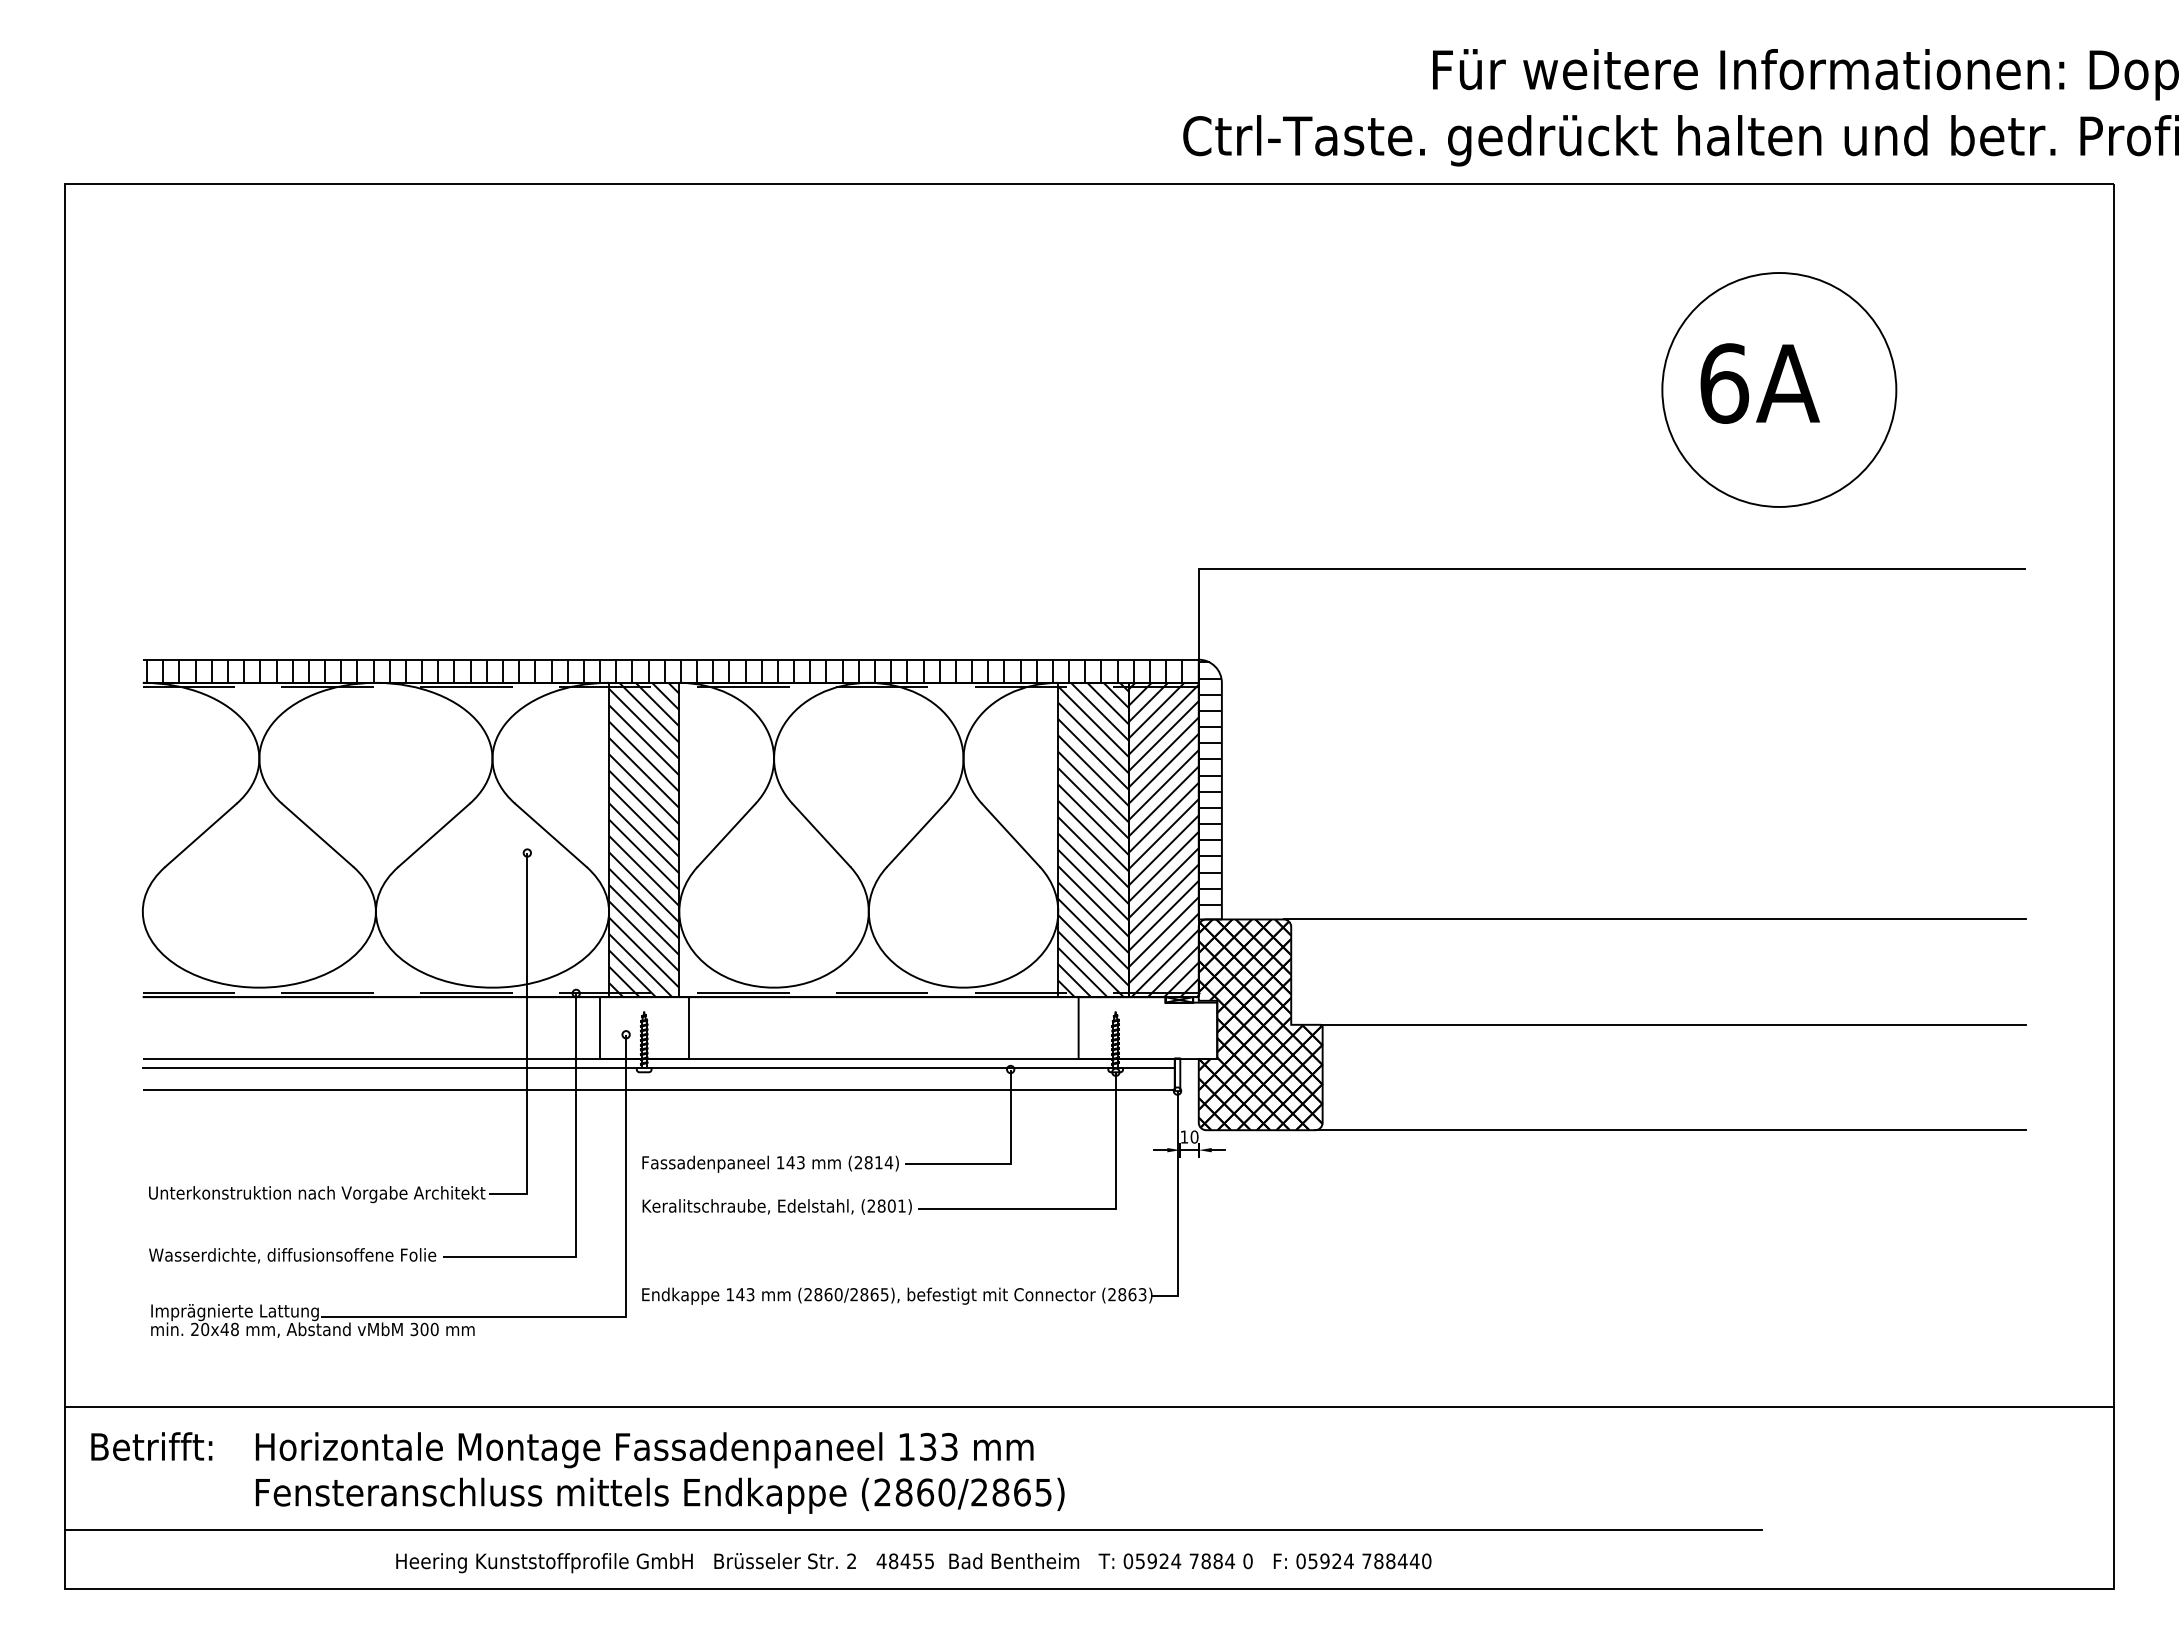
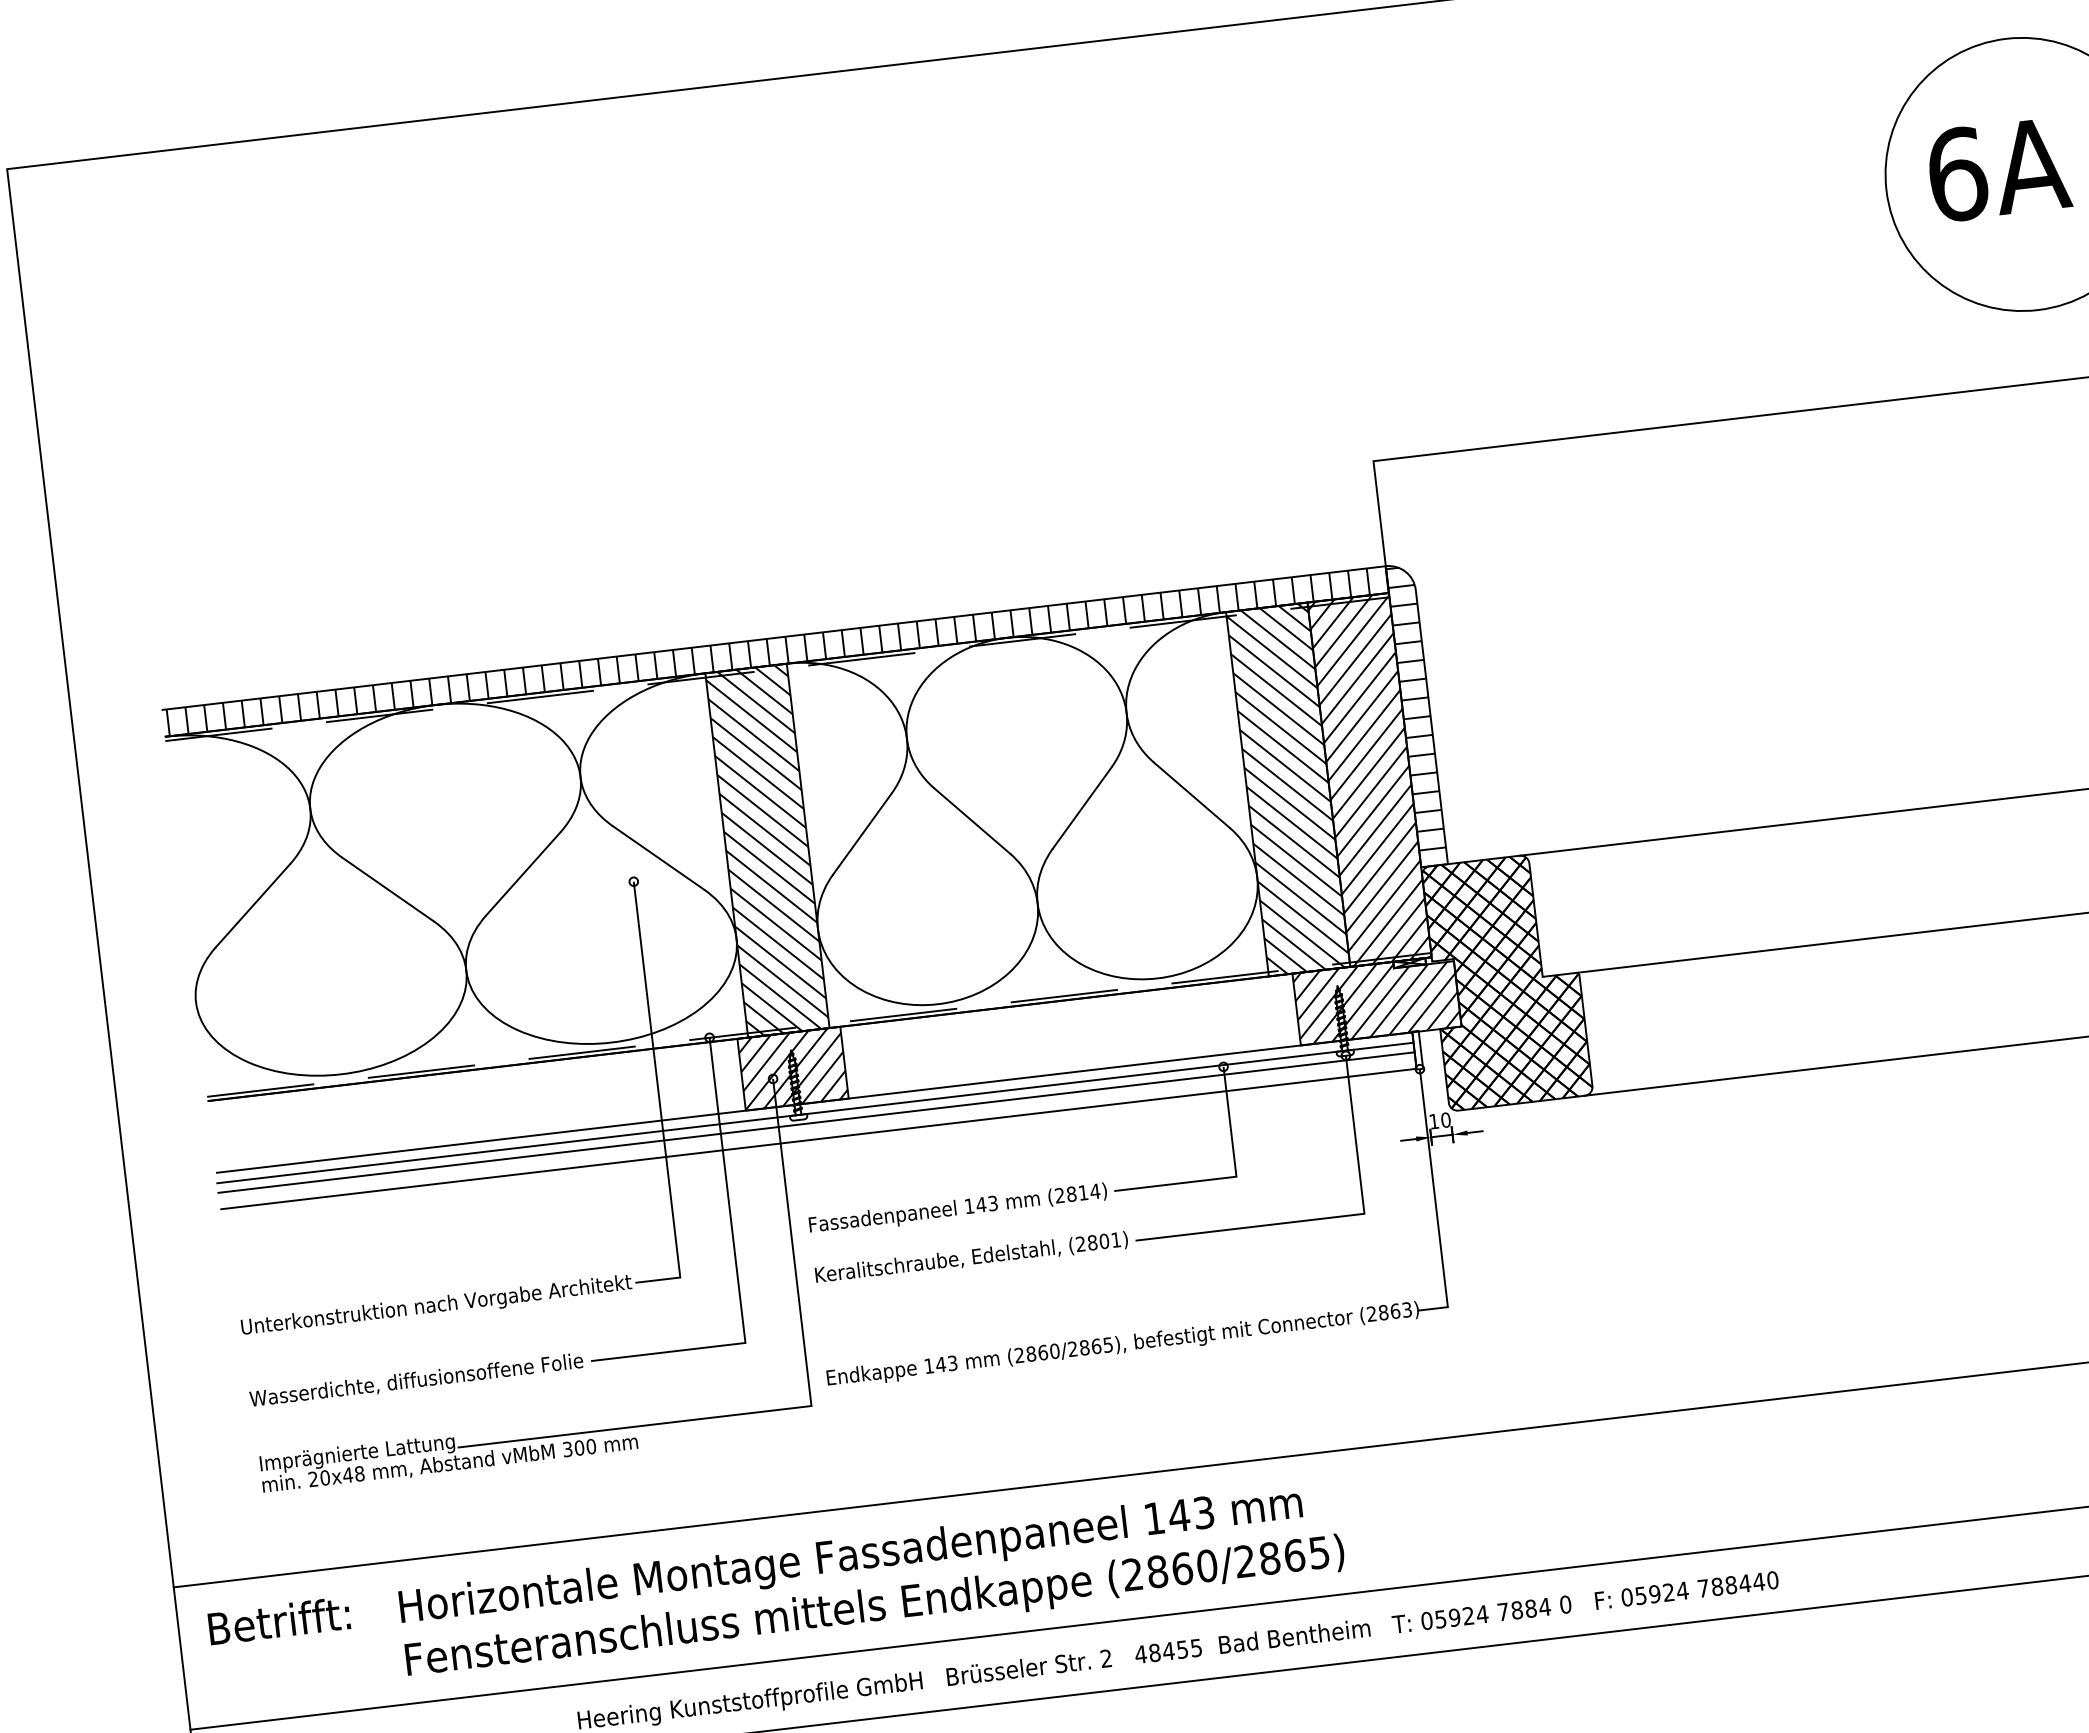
hatch: (643, 1028) -> (792, 1069), added
hatch: (1147, 1028) -> (1376, 1000), added
line: (658, 1076) -> (816, 1122), added
text: (927, 1446) -> (1178, 1515), 133 -> 143

